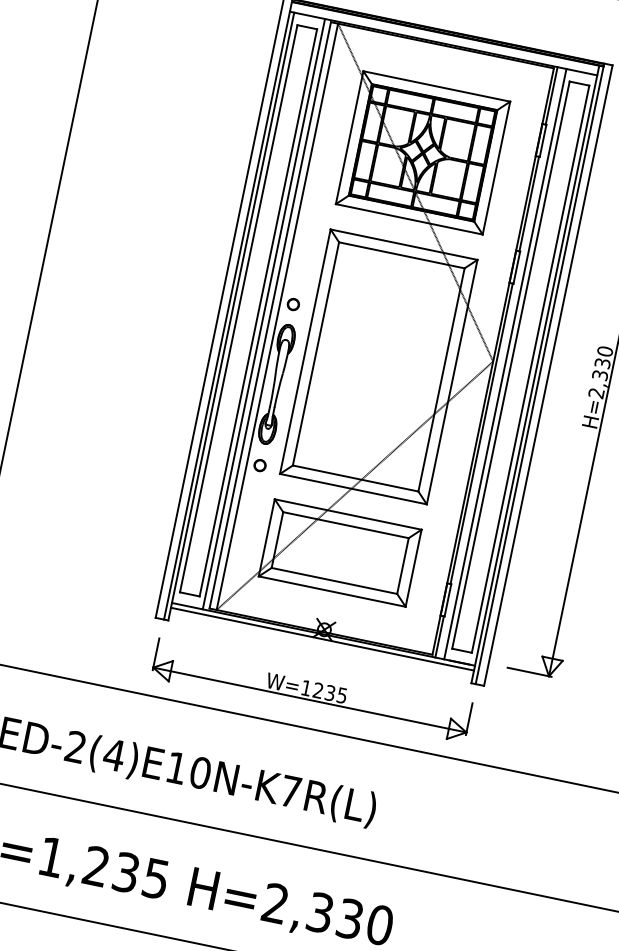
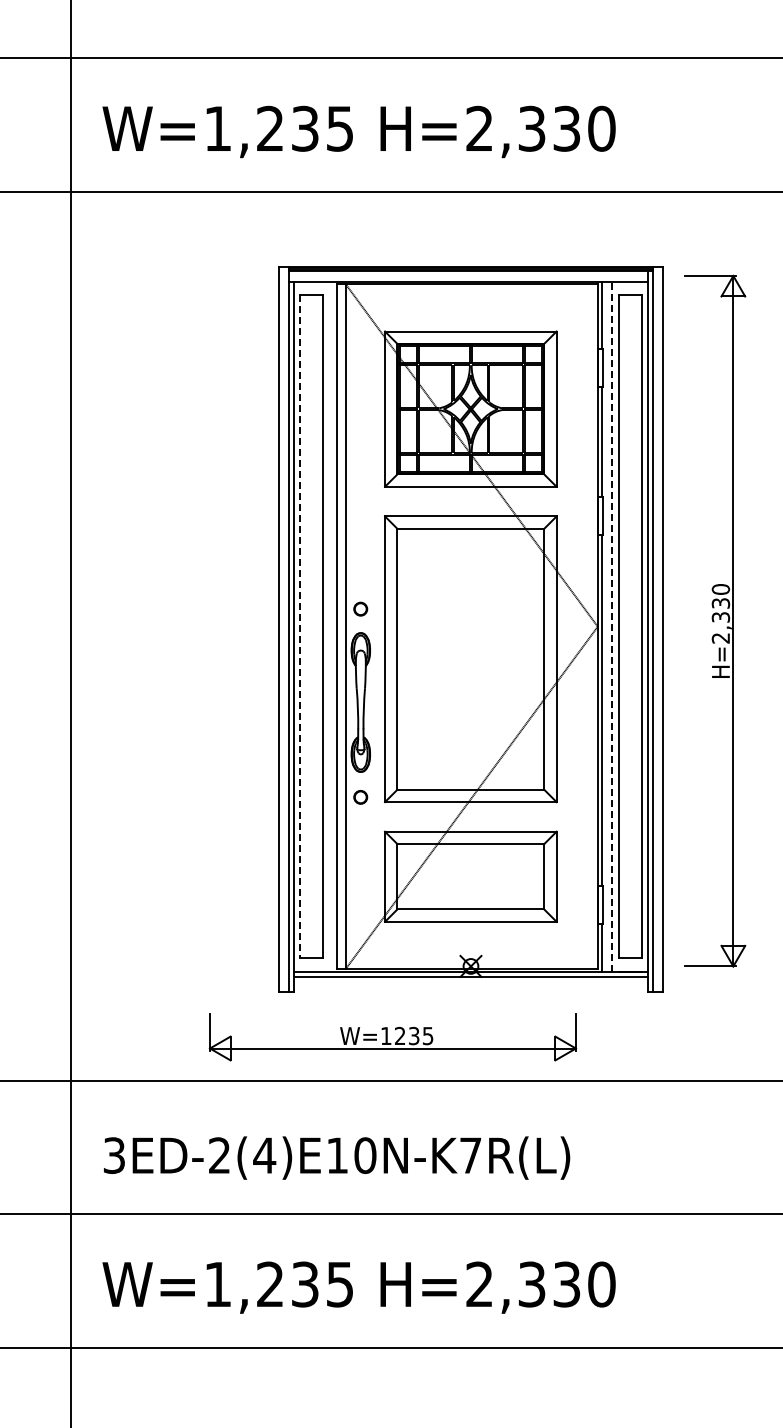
line: (238, 309) -> (300, 627), solid -> dashed
line: (263, 313) -> (329, 626), removed
line: (505, 363) -> (612, 626), solid -> dashed
part: (311, 690) -> (392, 1037), moved

